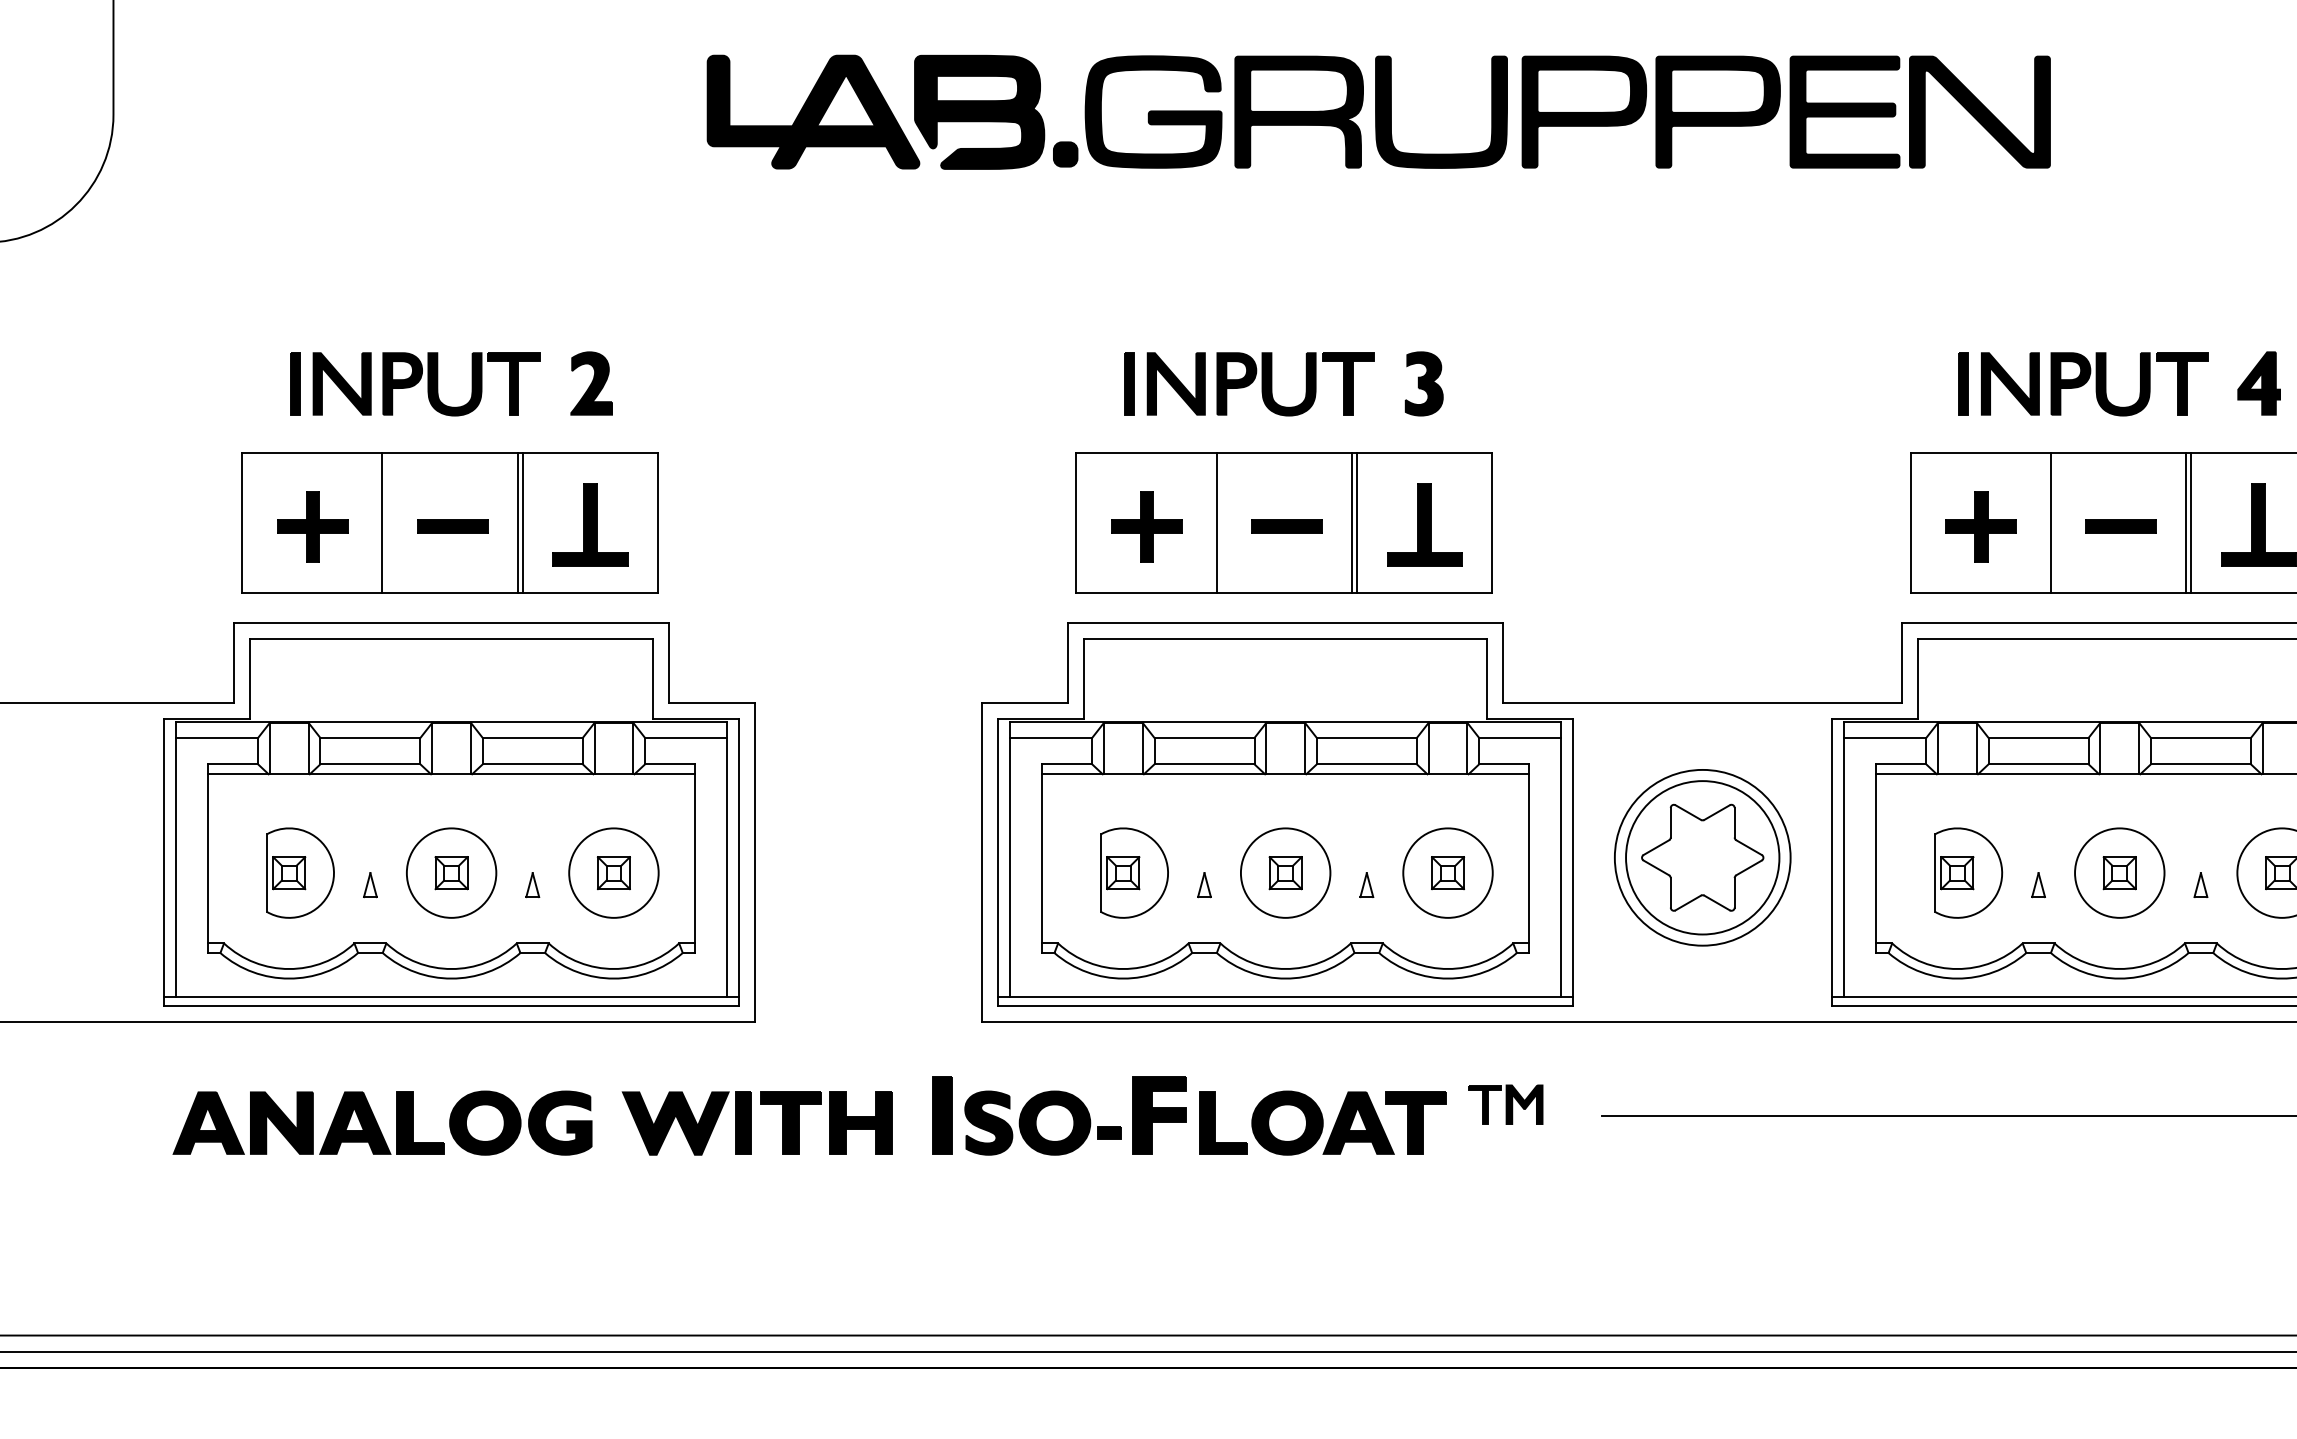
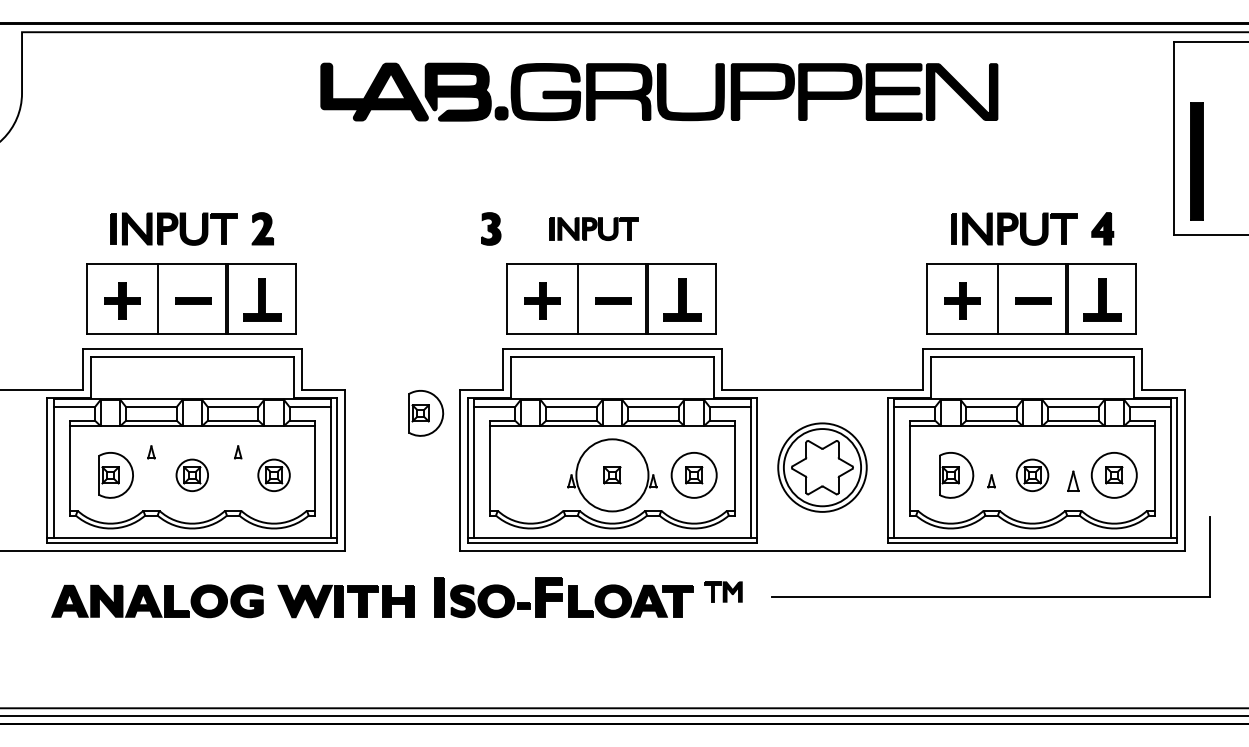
part: (1250, 382) -> (594, 228), size x0.7
part: (1424, 382) -> (491, 228), moved
circle: (449, 871) -> (191, 474), size x0.7
circle: (612, 871) -> (273, 474), size x0.7
circle: (1283, 871) -> (611, 474), size x1.6
circle: (2119, 871) -> (1032, 474), size x0.7
part: (1134, 873) -> (426, 413), moved
part: (370, 885) -> (151, 452), moved
part: (533, 885) -> (238, 452), moved
part: (2201, 885) -> (1073, 481), size x1.6

